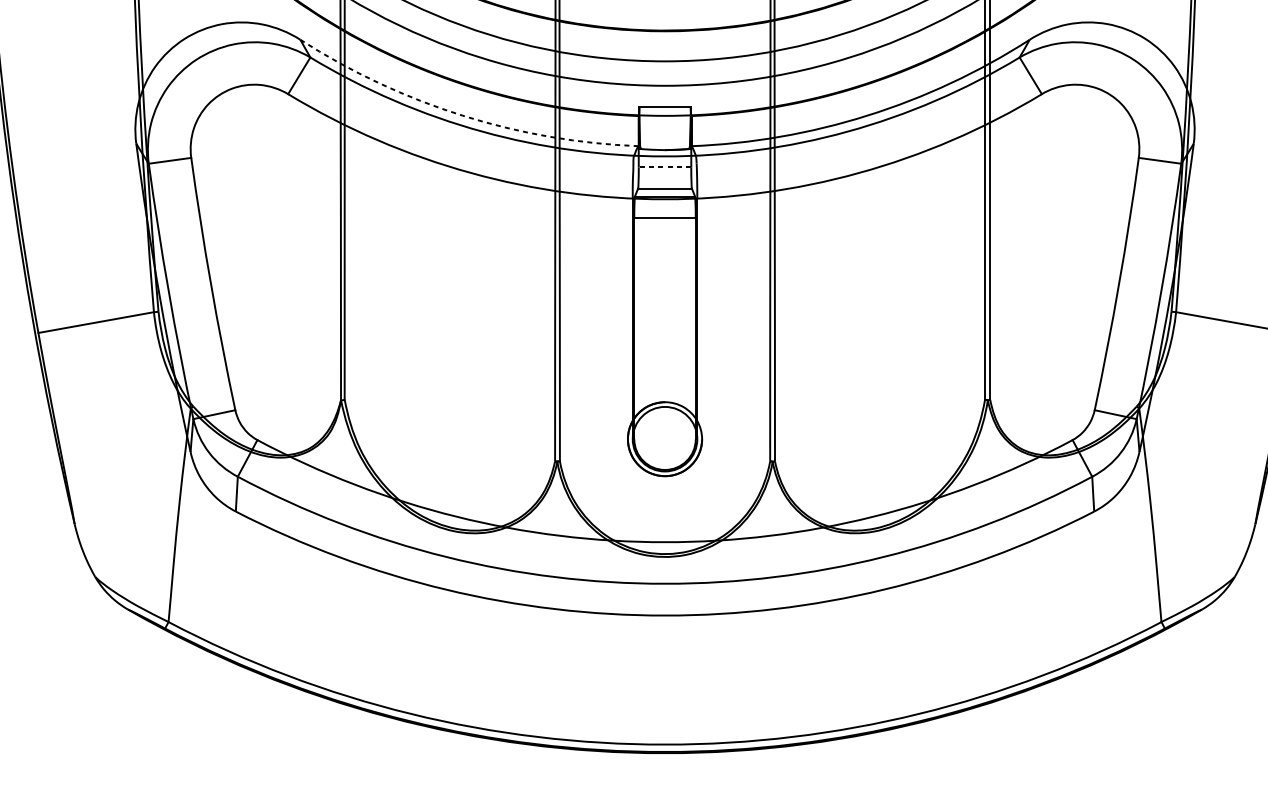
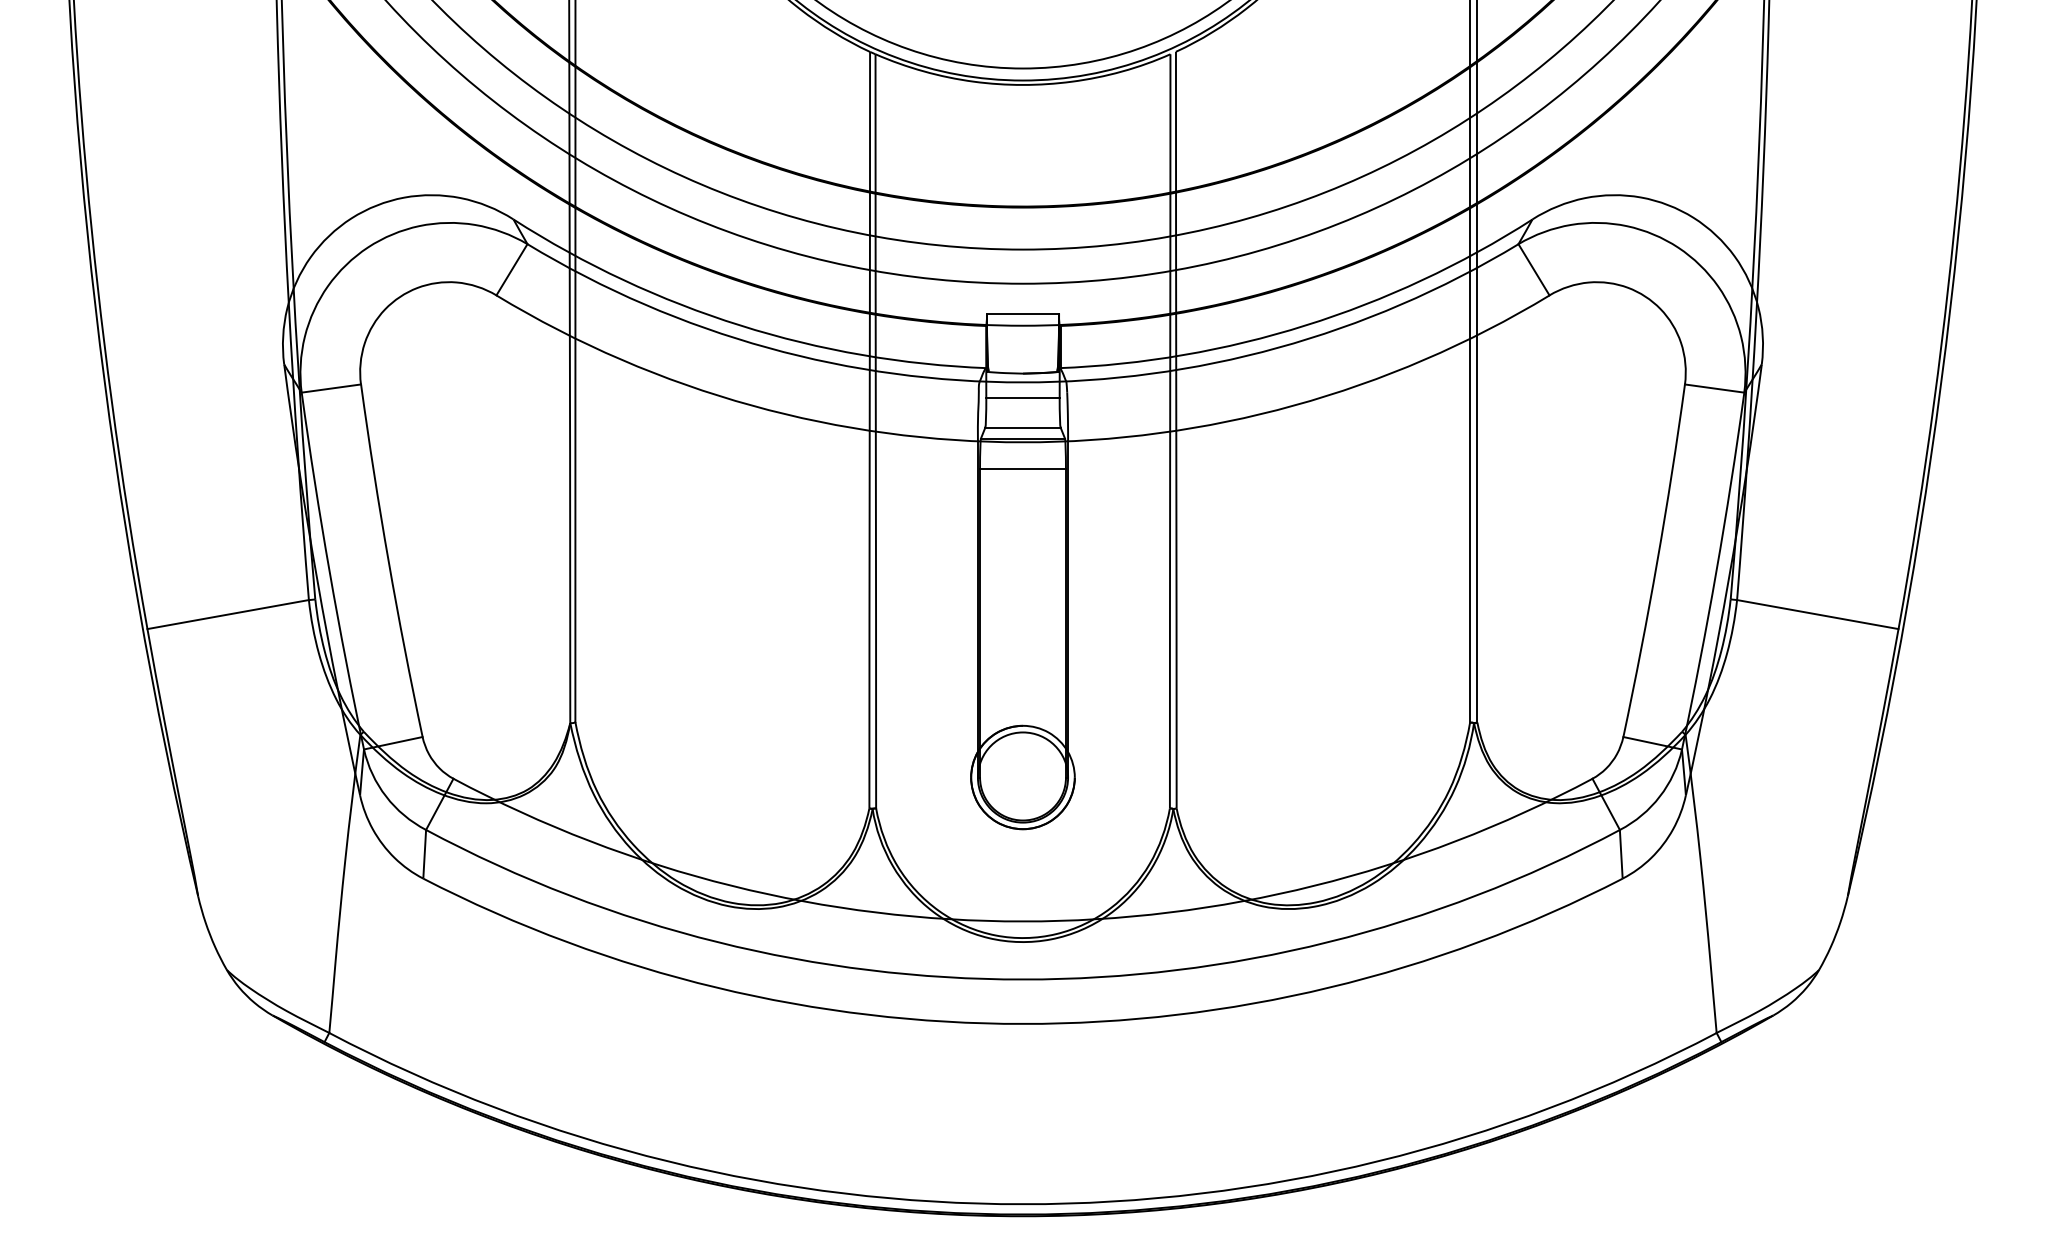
arc: (462, 115) -> (740, 325), dashed -> solid
line: (664, 167) -> (1022, 397), dashed -> solid

